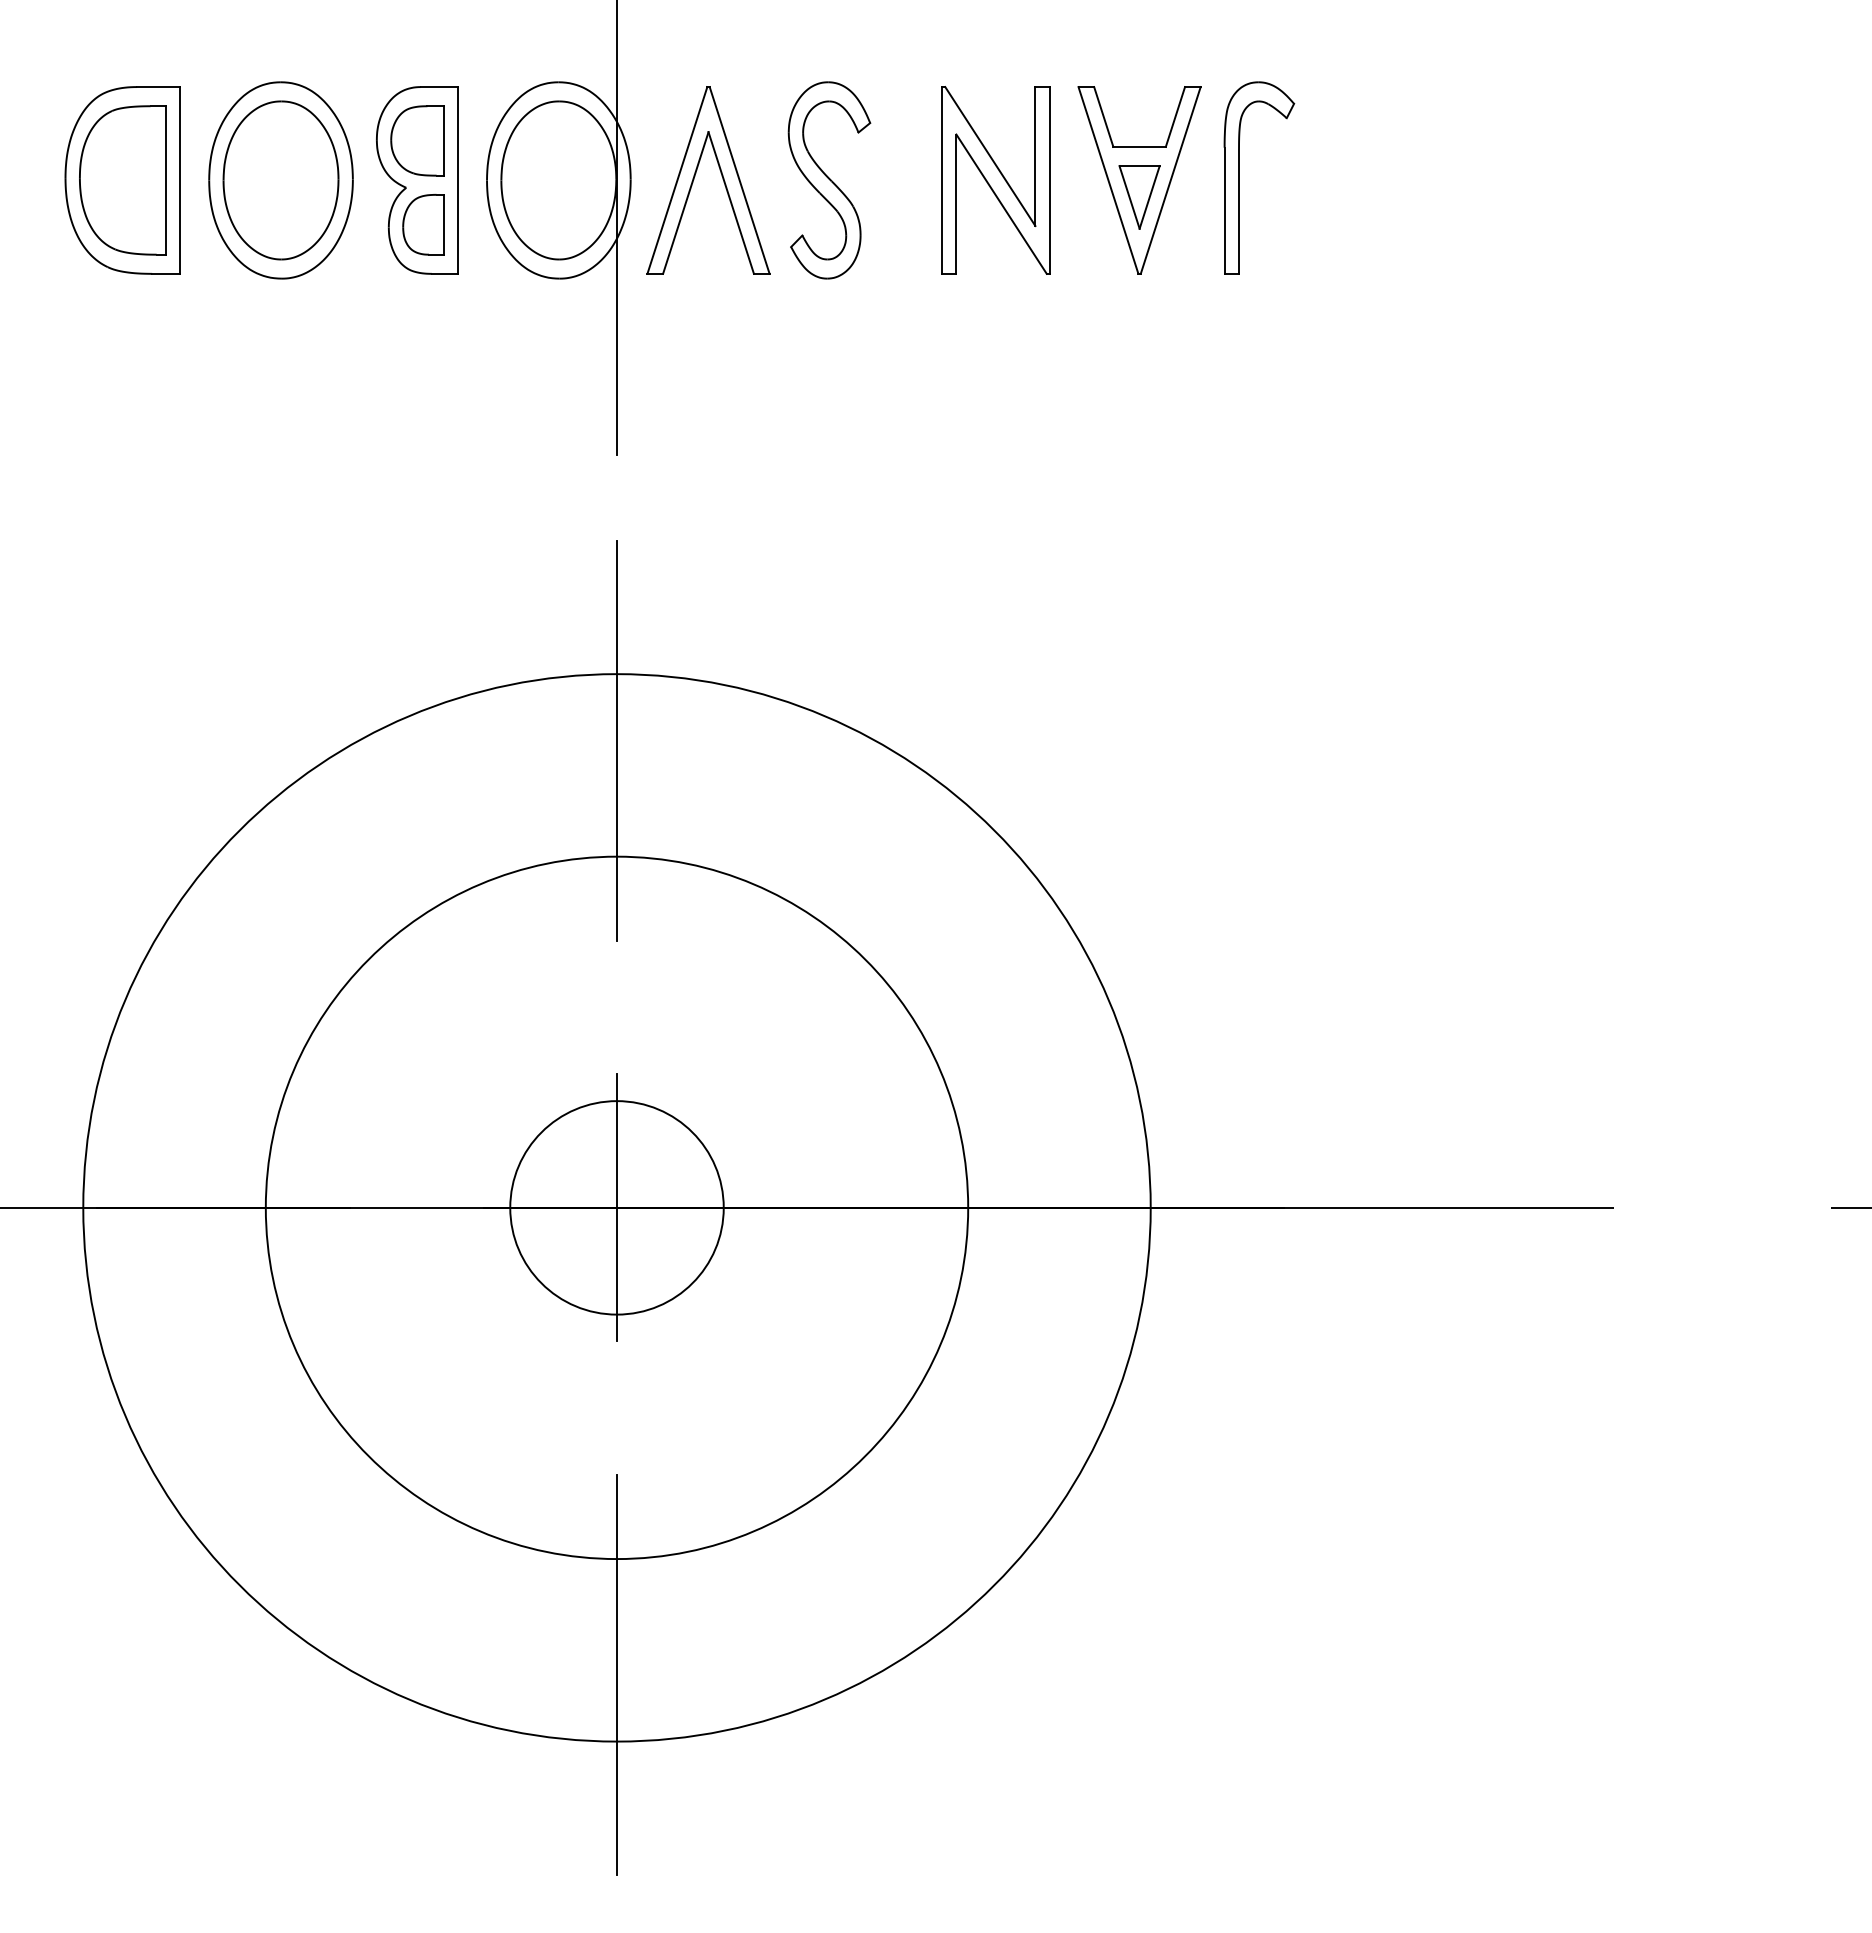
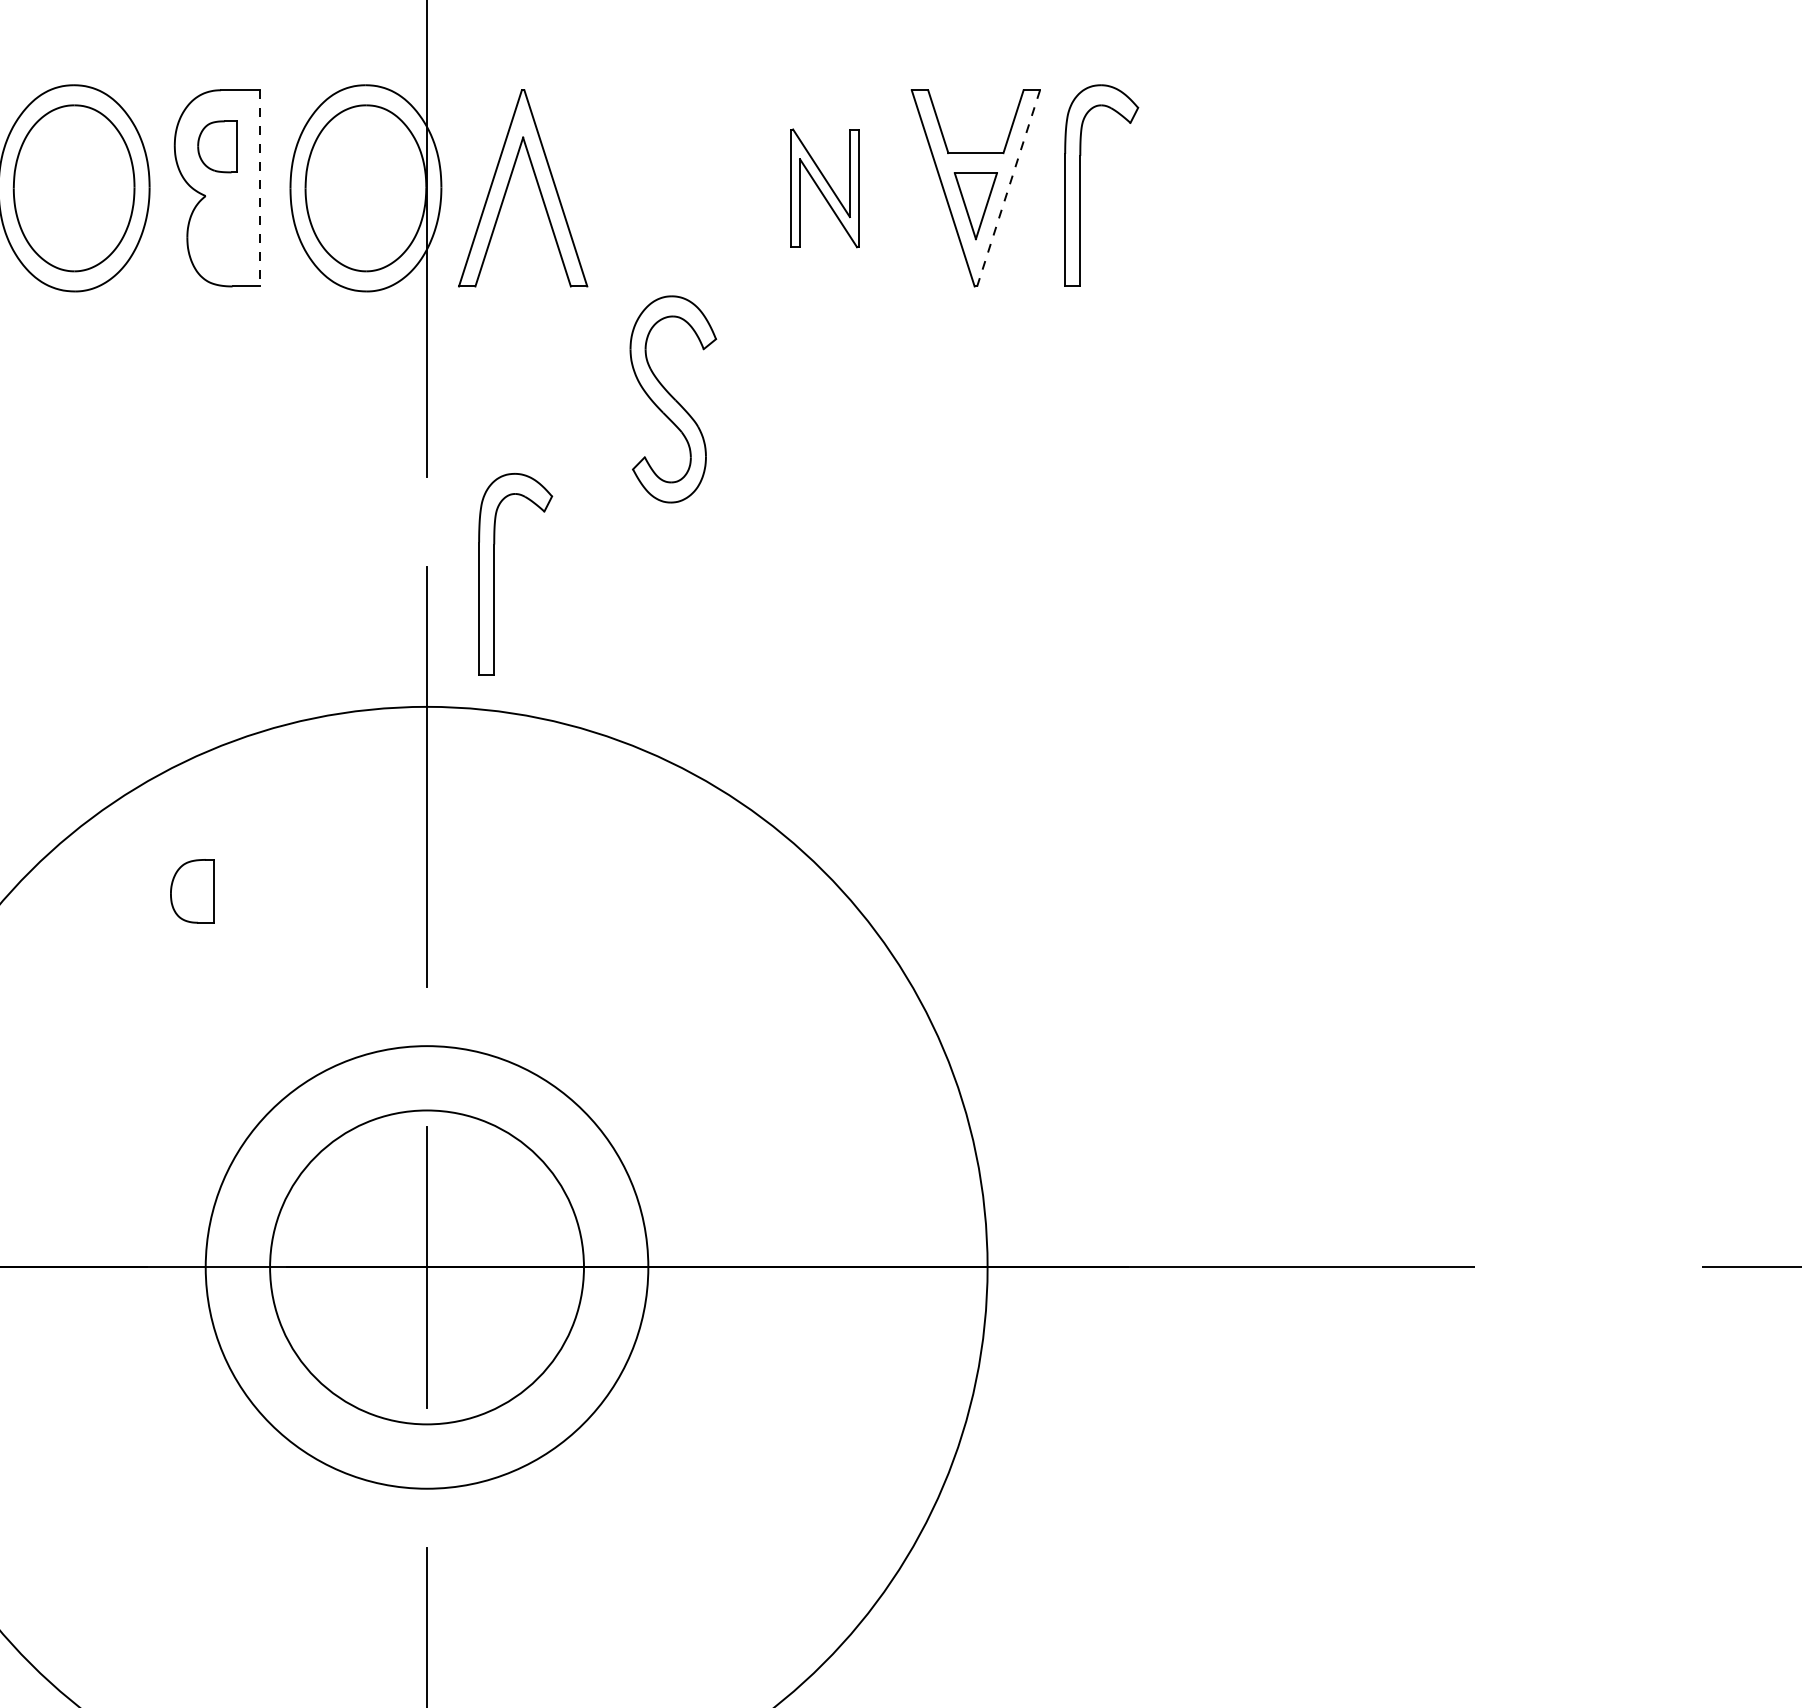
part: (417, 140) -> (217, 146), size x0.7
line: (458, 180) -> (260, 188), solid -> dashed
part: (829, 180) -> (673, 399), moved
part: (995, 180) -> (824, 188), size x0.6
line: (1170, 180) -> (1008, 188), solid -> dashed
part: (423, 224) -> (192, 891), moved
part: (681, 547) -> (494, 573), added
circle: (616, 1207) -> (426, 1267), size x0.6
circle: (616, 1207) -> (426, 1267), size x1.4

